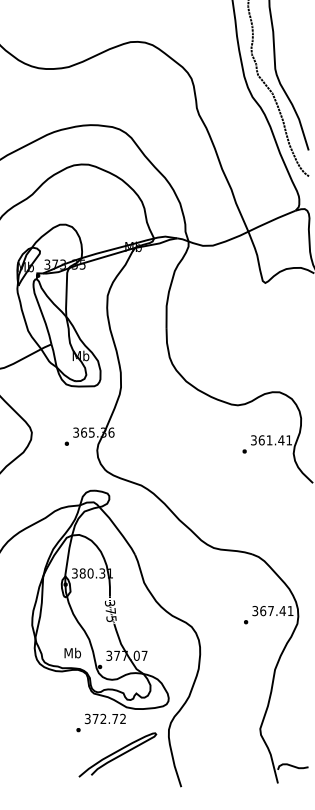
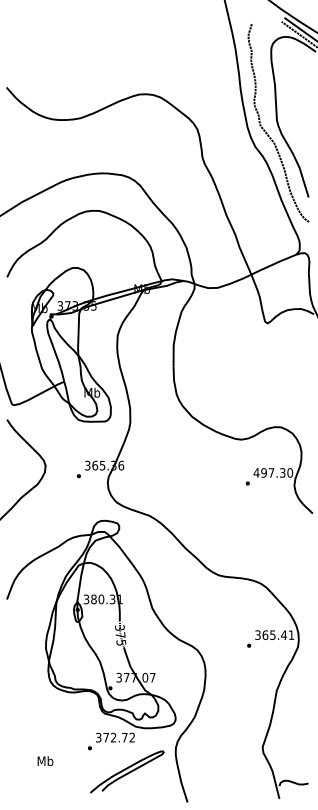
text: (271, 439) -> (273, 472), 361.41 -> 497.30
text: (270, 610) -> (272, 634), 367.41 -> 365.41
text: (72, 653) -> (45, 761), moved

